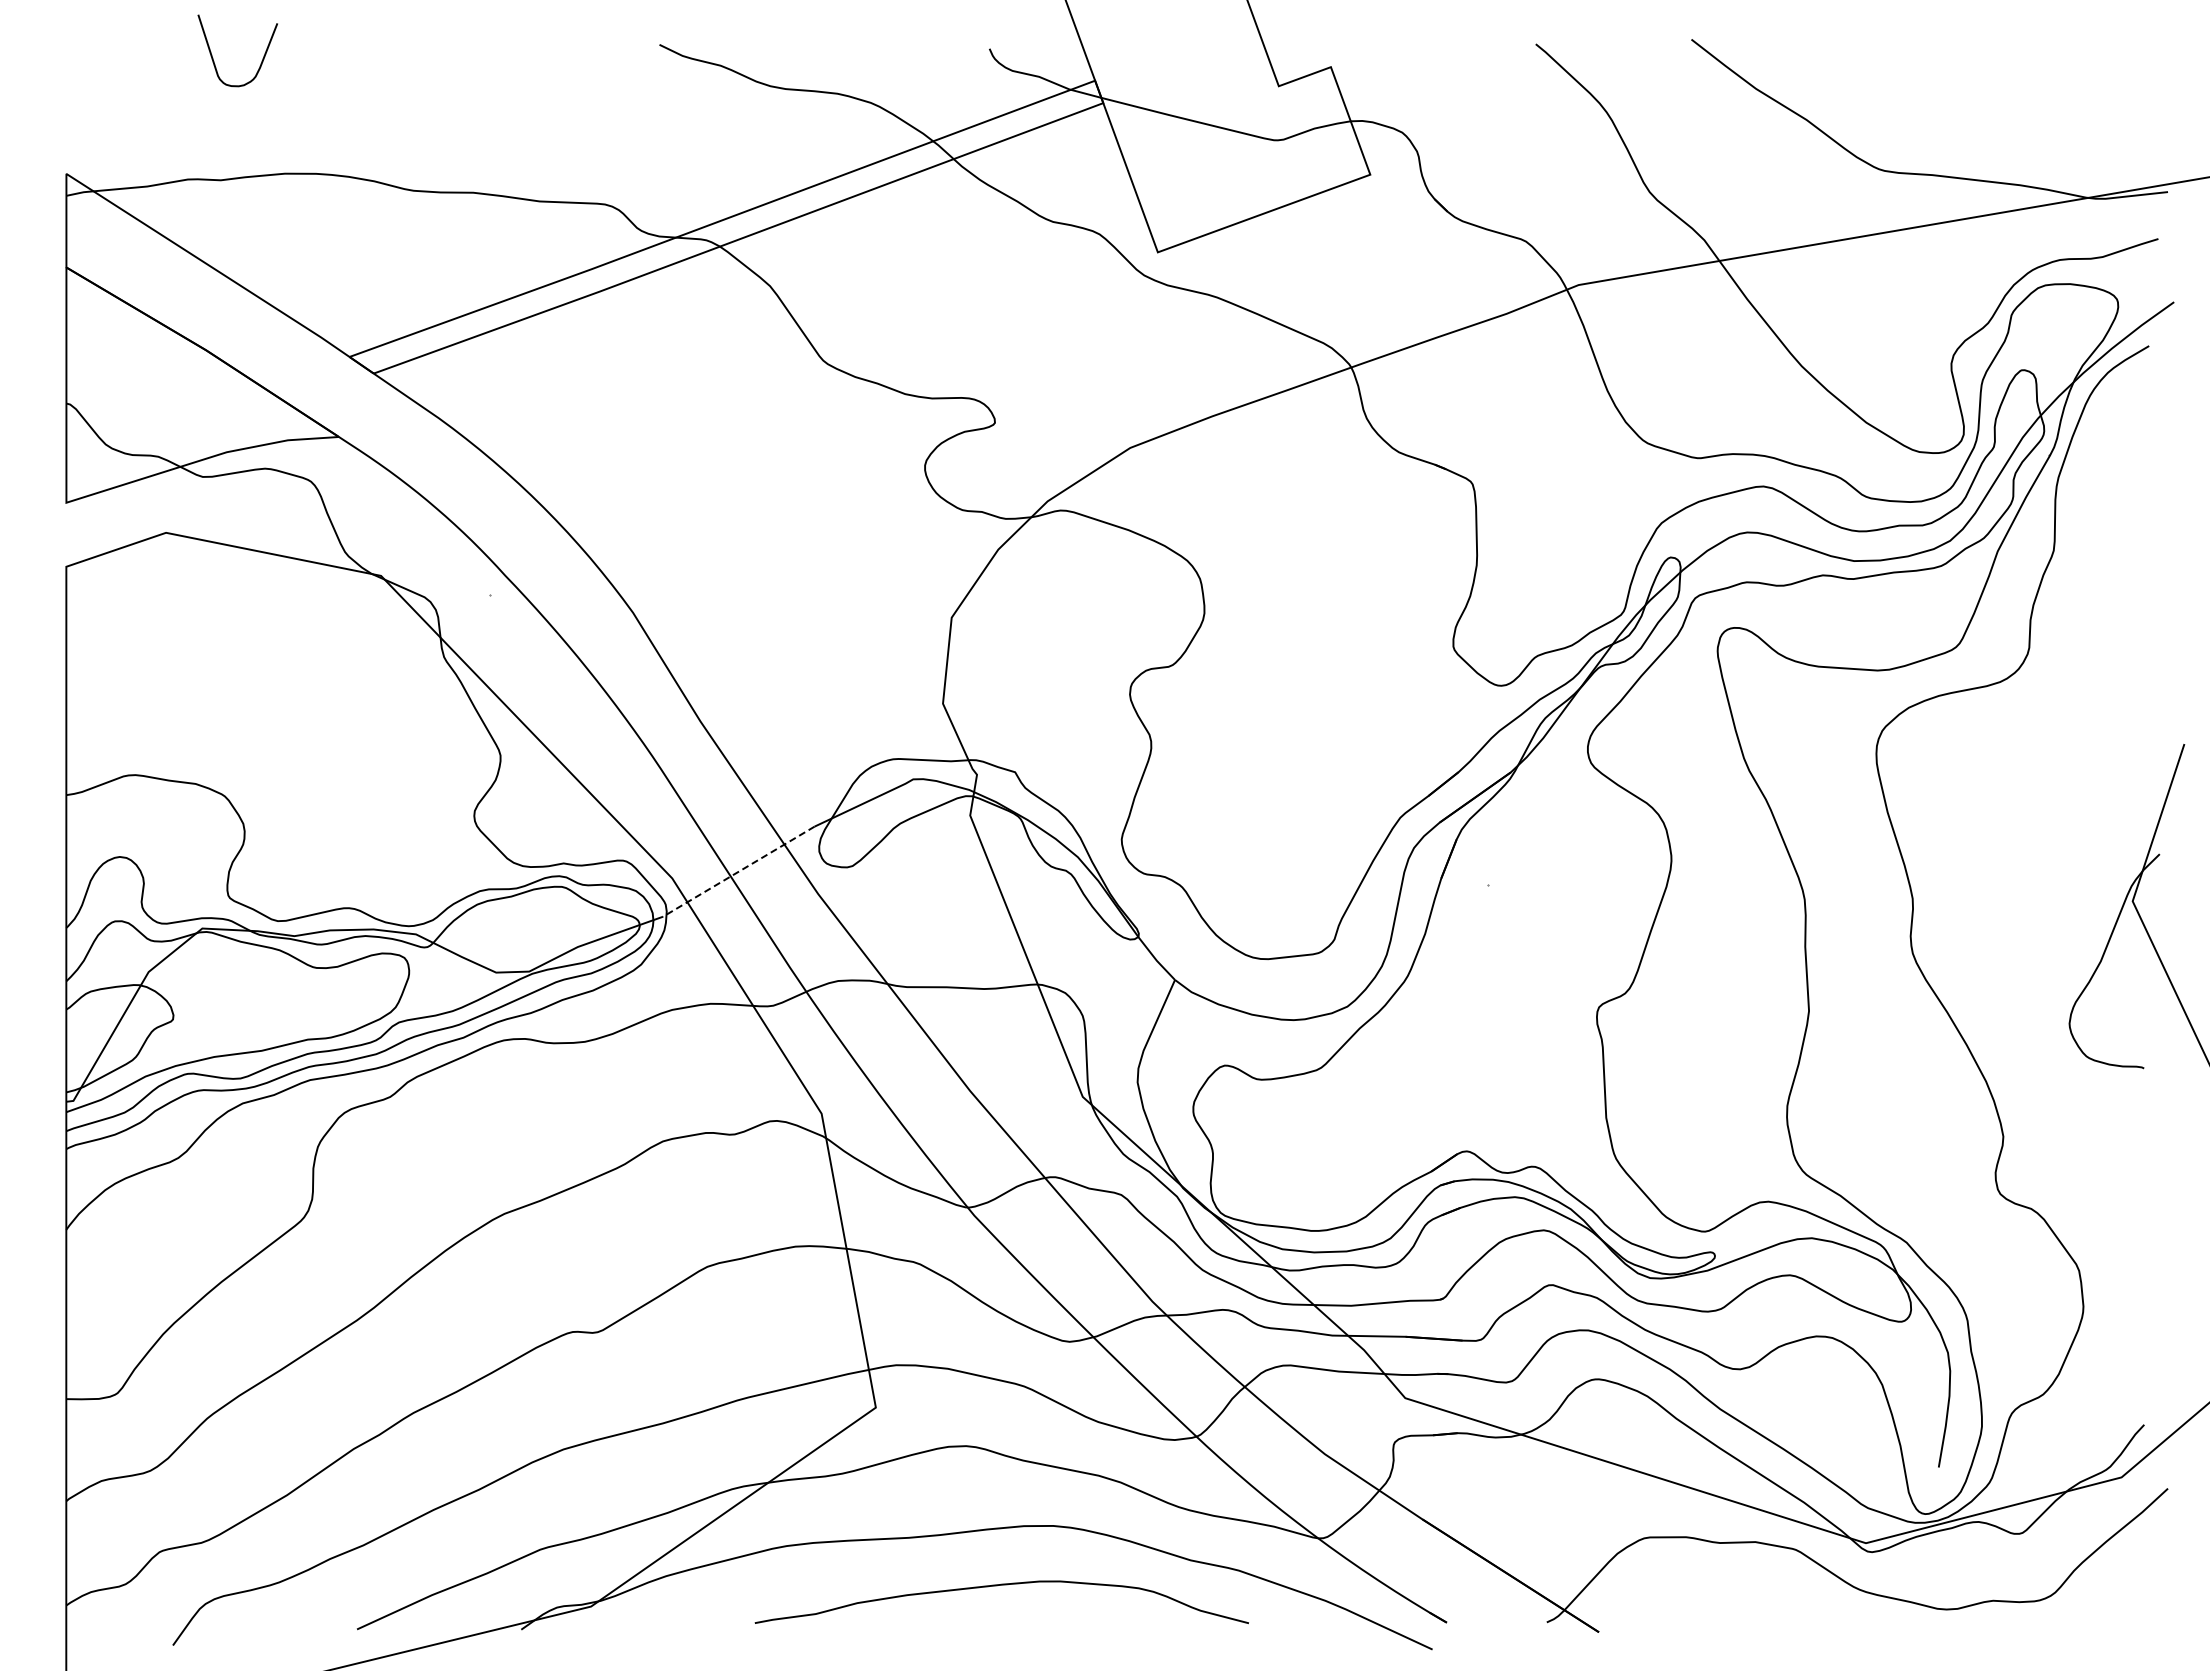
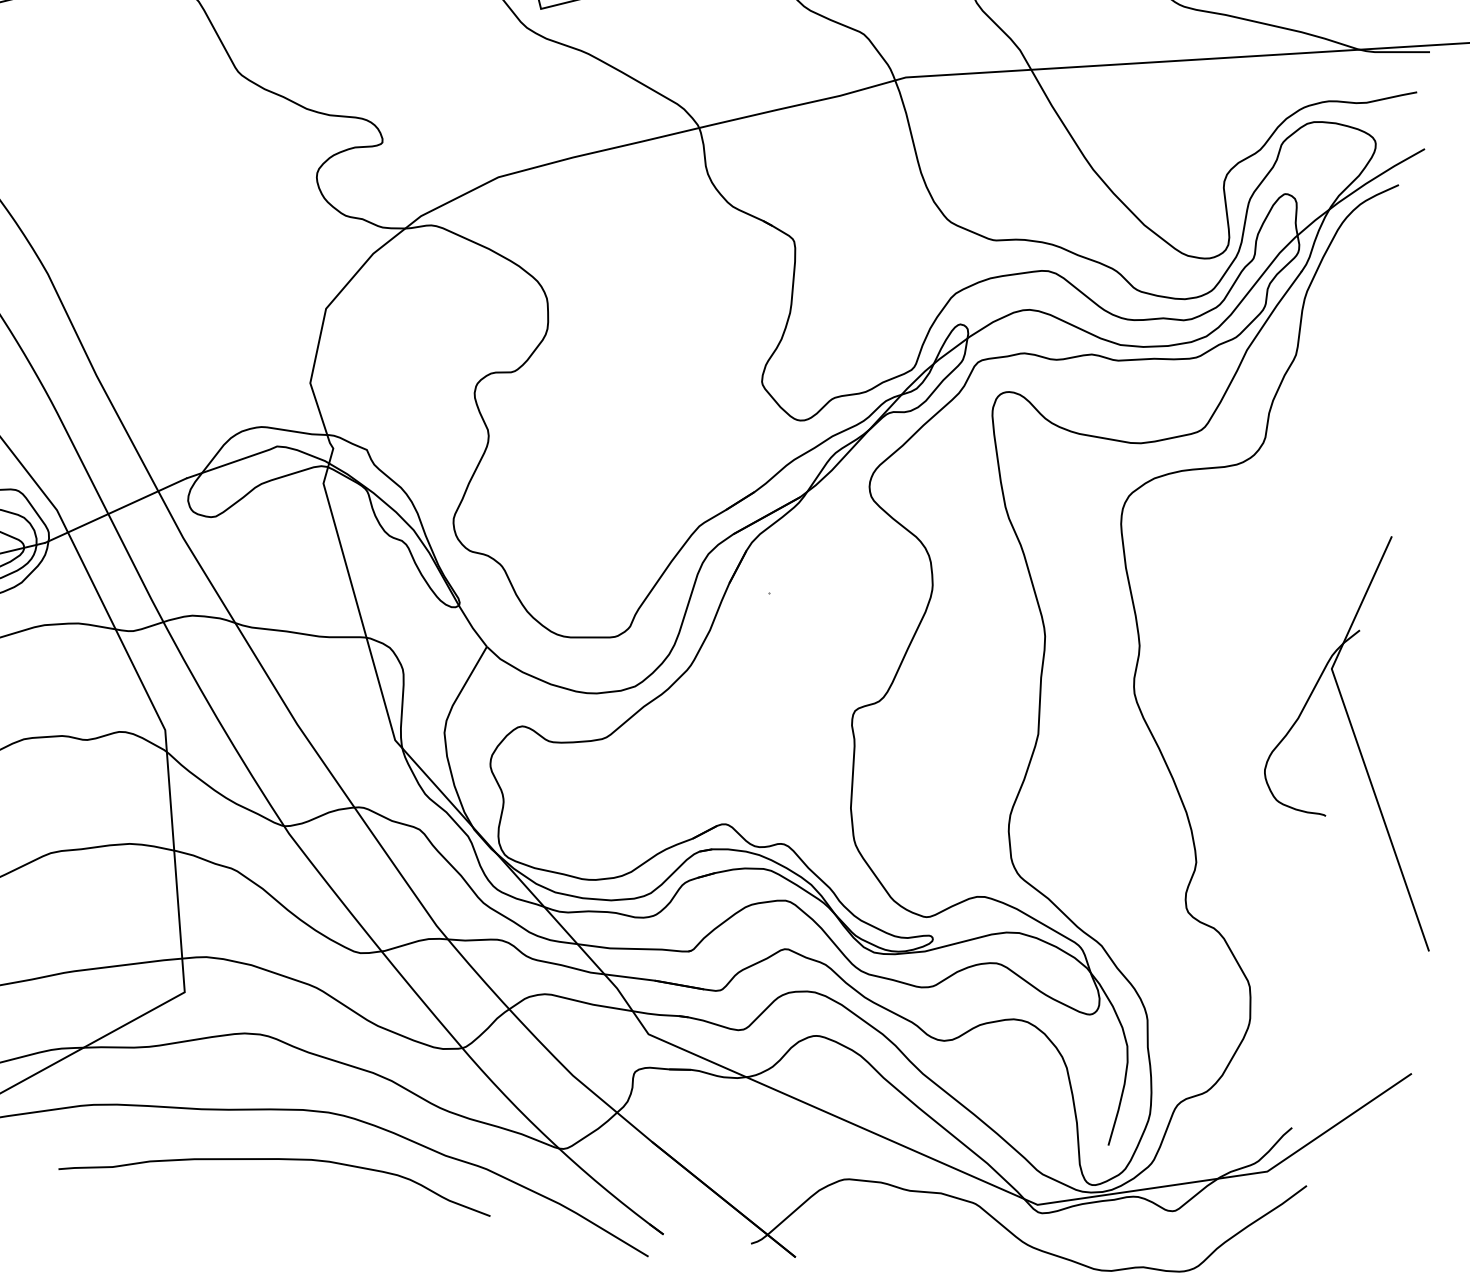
line: (738, 871) -> (115, 510), dashed -> solid

